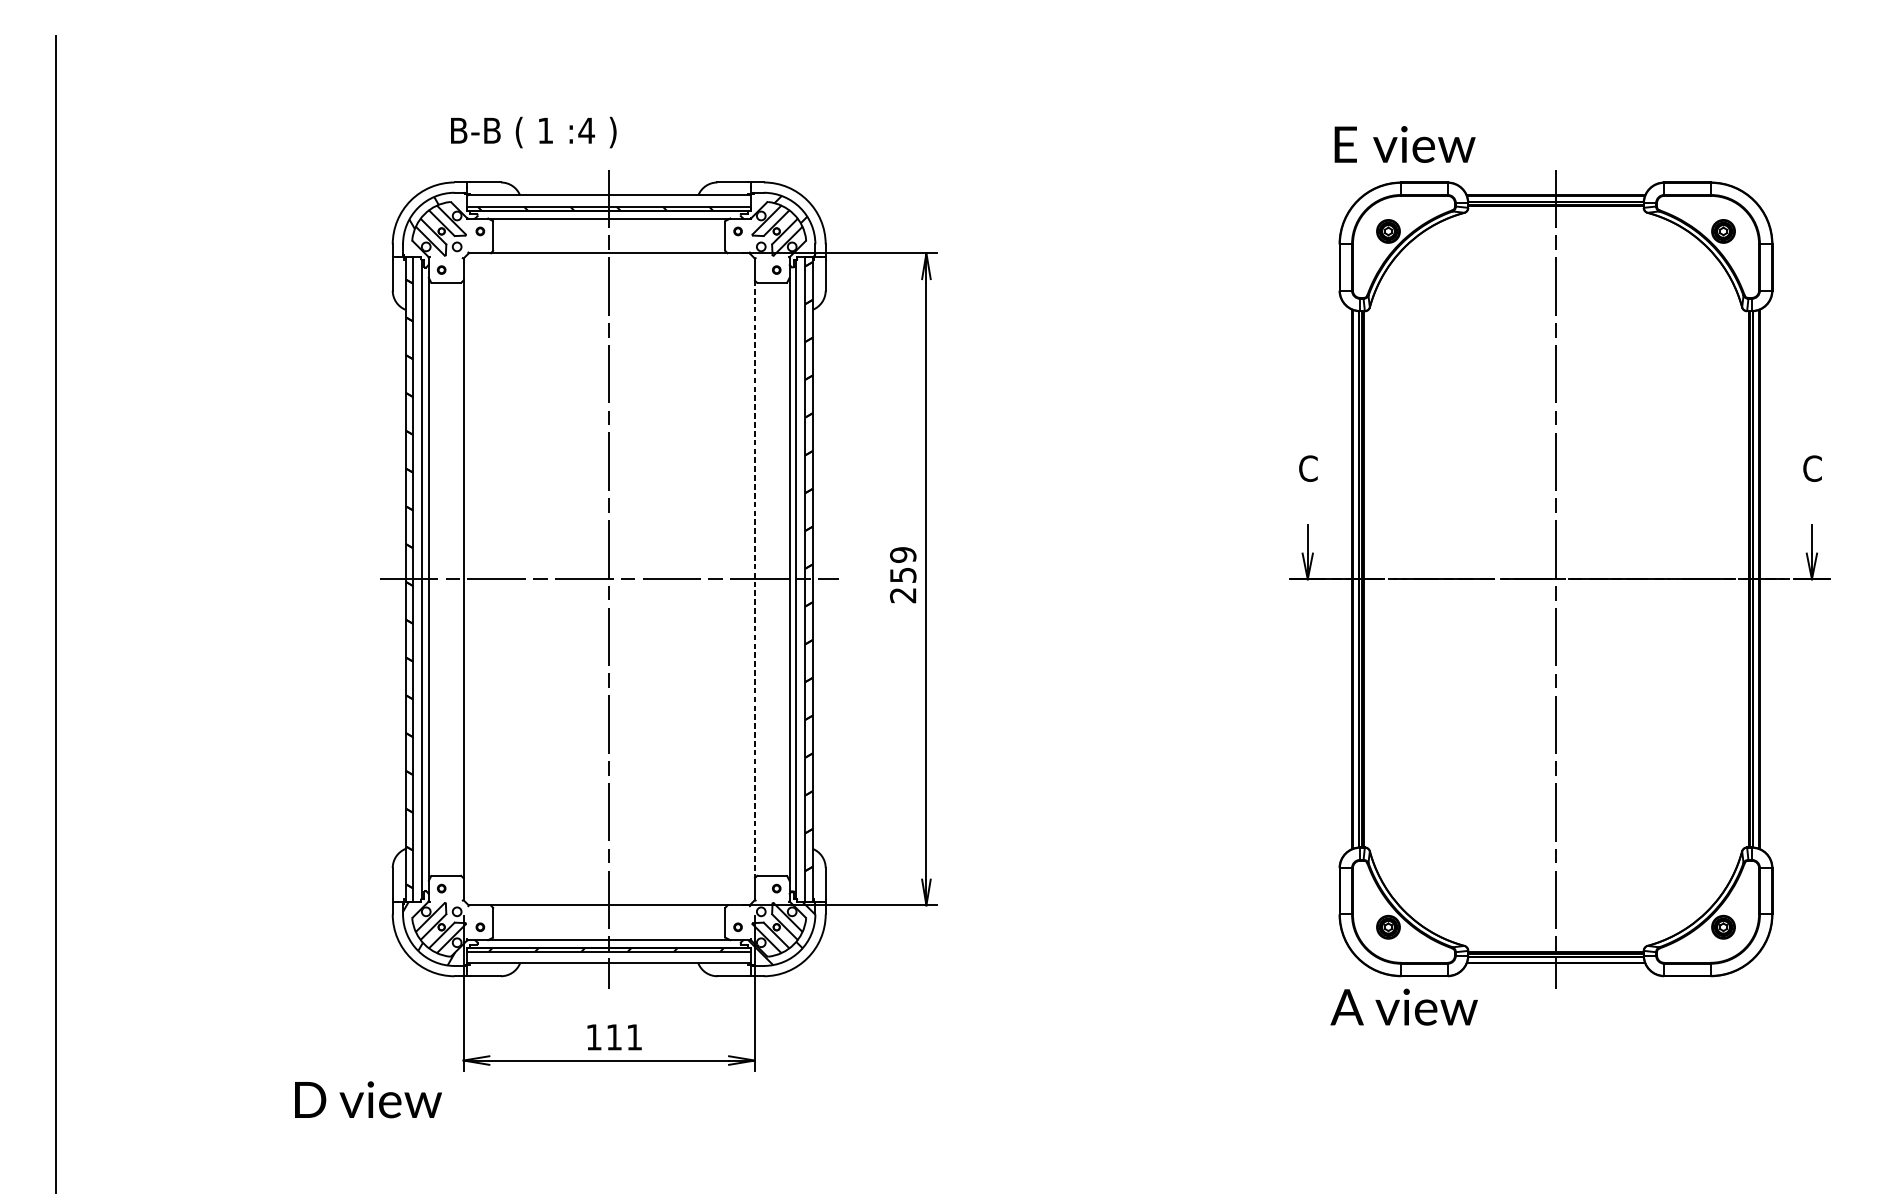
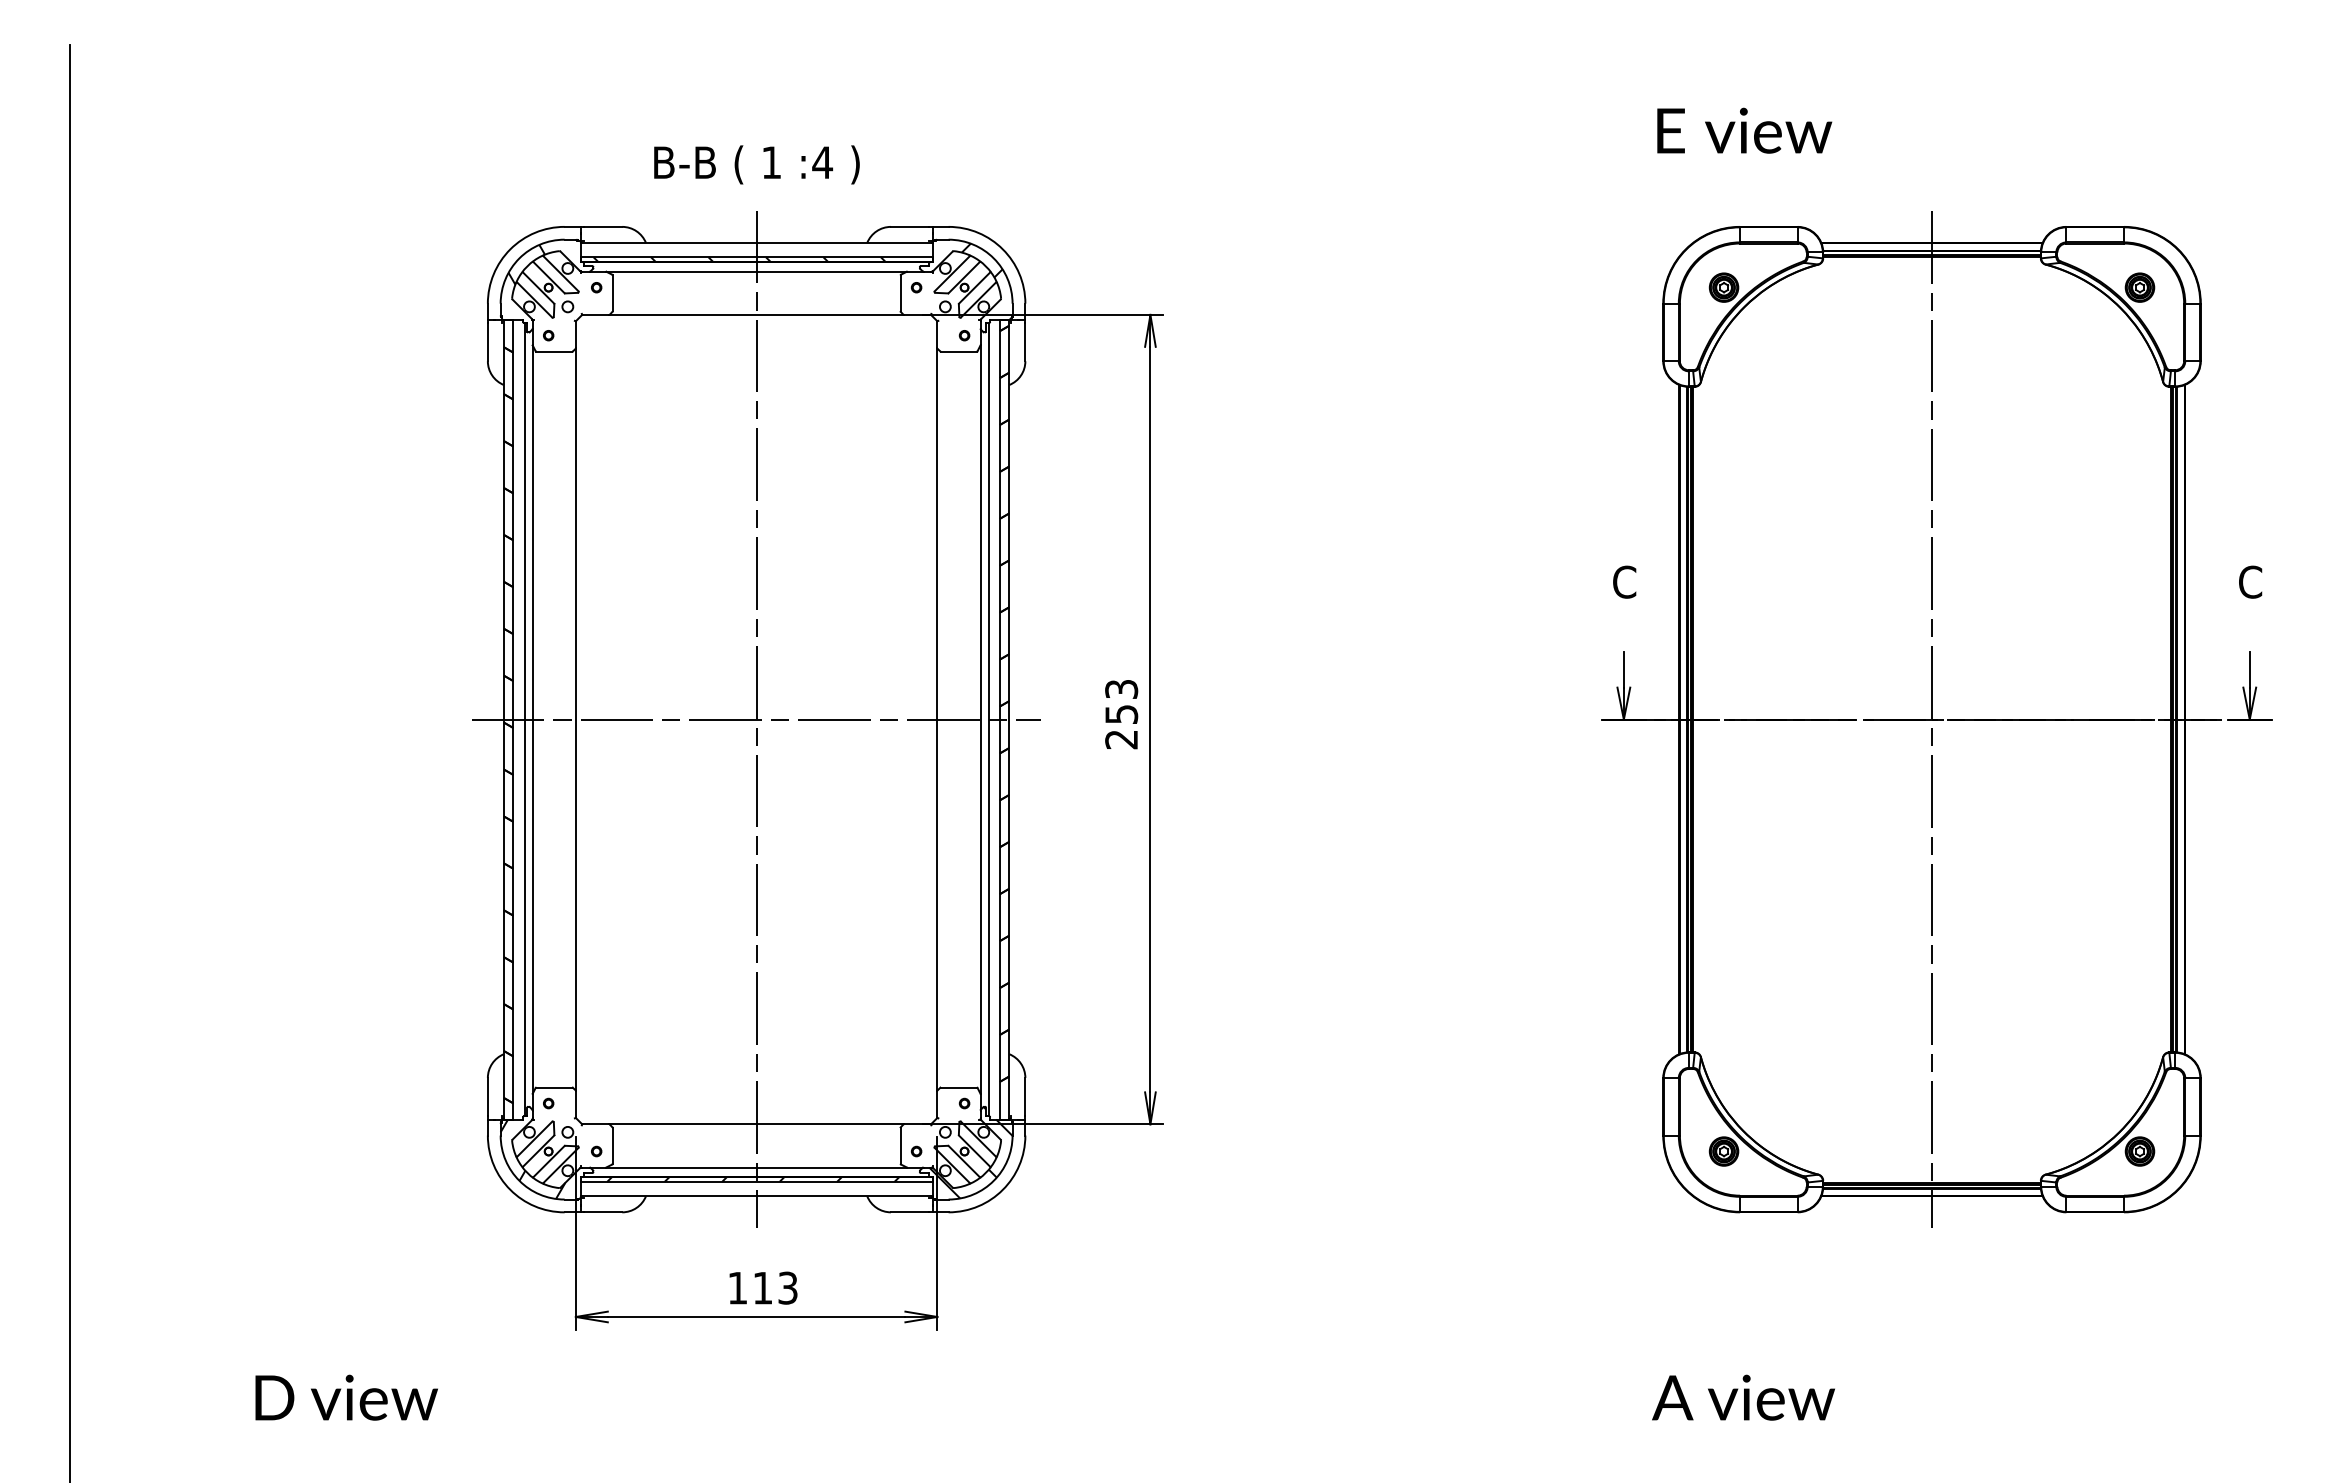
text: (533, 132) -> (756, 164), moved
text: (1404, 144) -> (1744, 130), moved
text: (903, 555) -> (1121, 689), 259 -> 253
line: (754, 580) -> (937, 720), dashed -> solid
text: (1404, 1006) -> (1743, 1397), moved
text: (634, 1036) -> (787, 1287), 111 -> 113
text: (368, 1099) -> (346, 1397), moved

